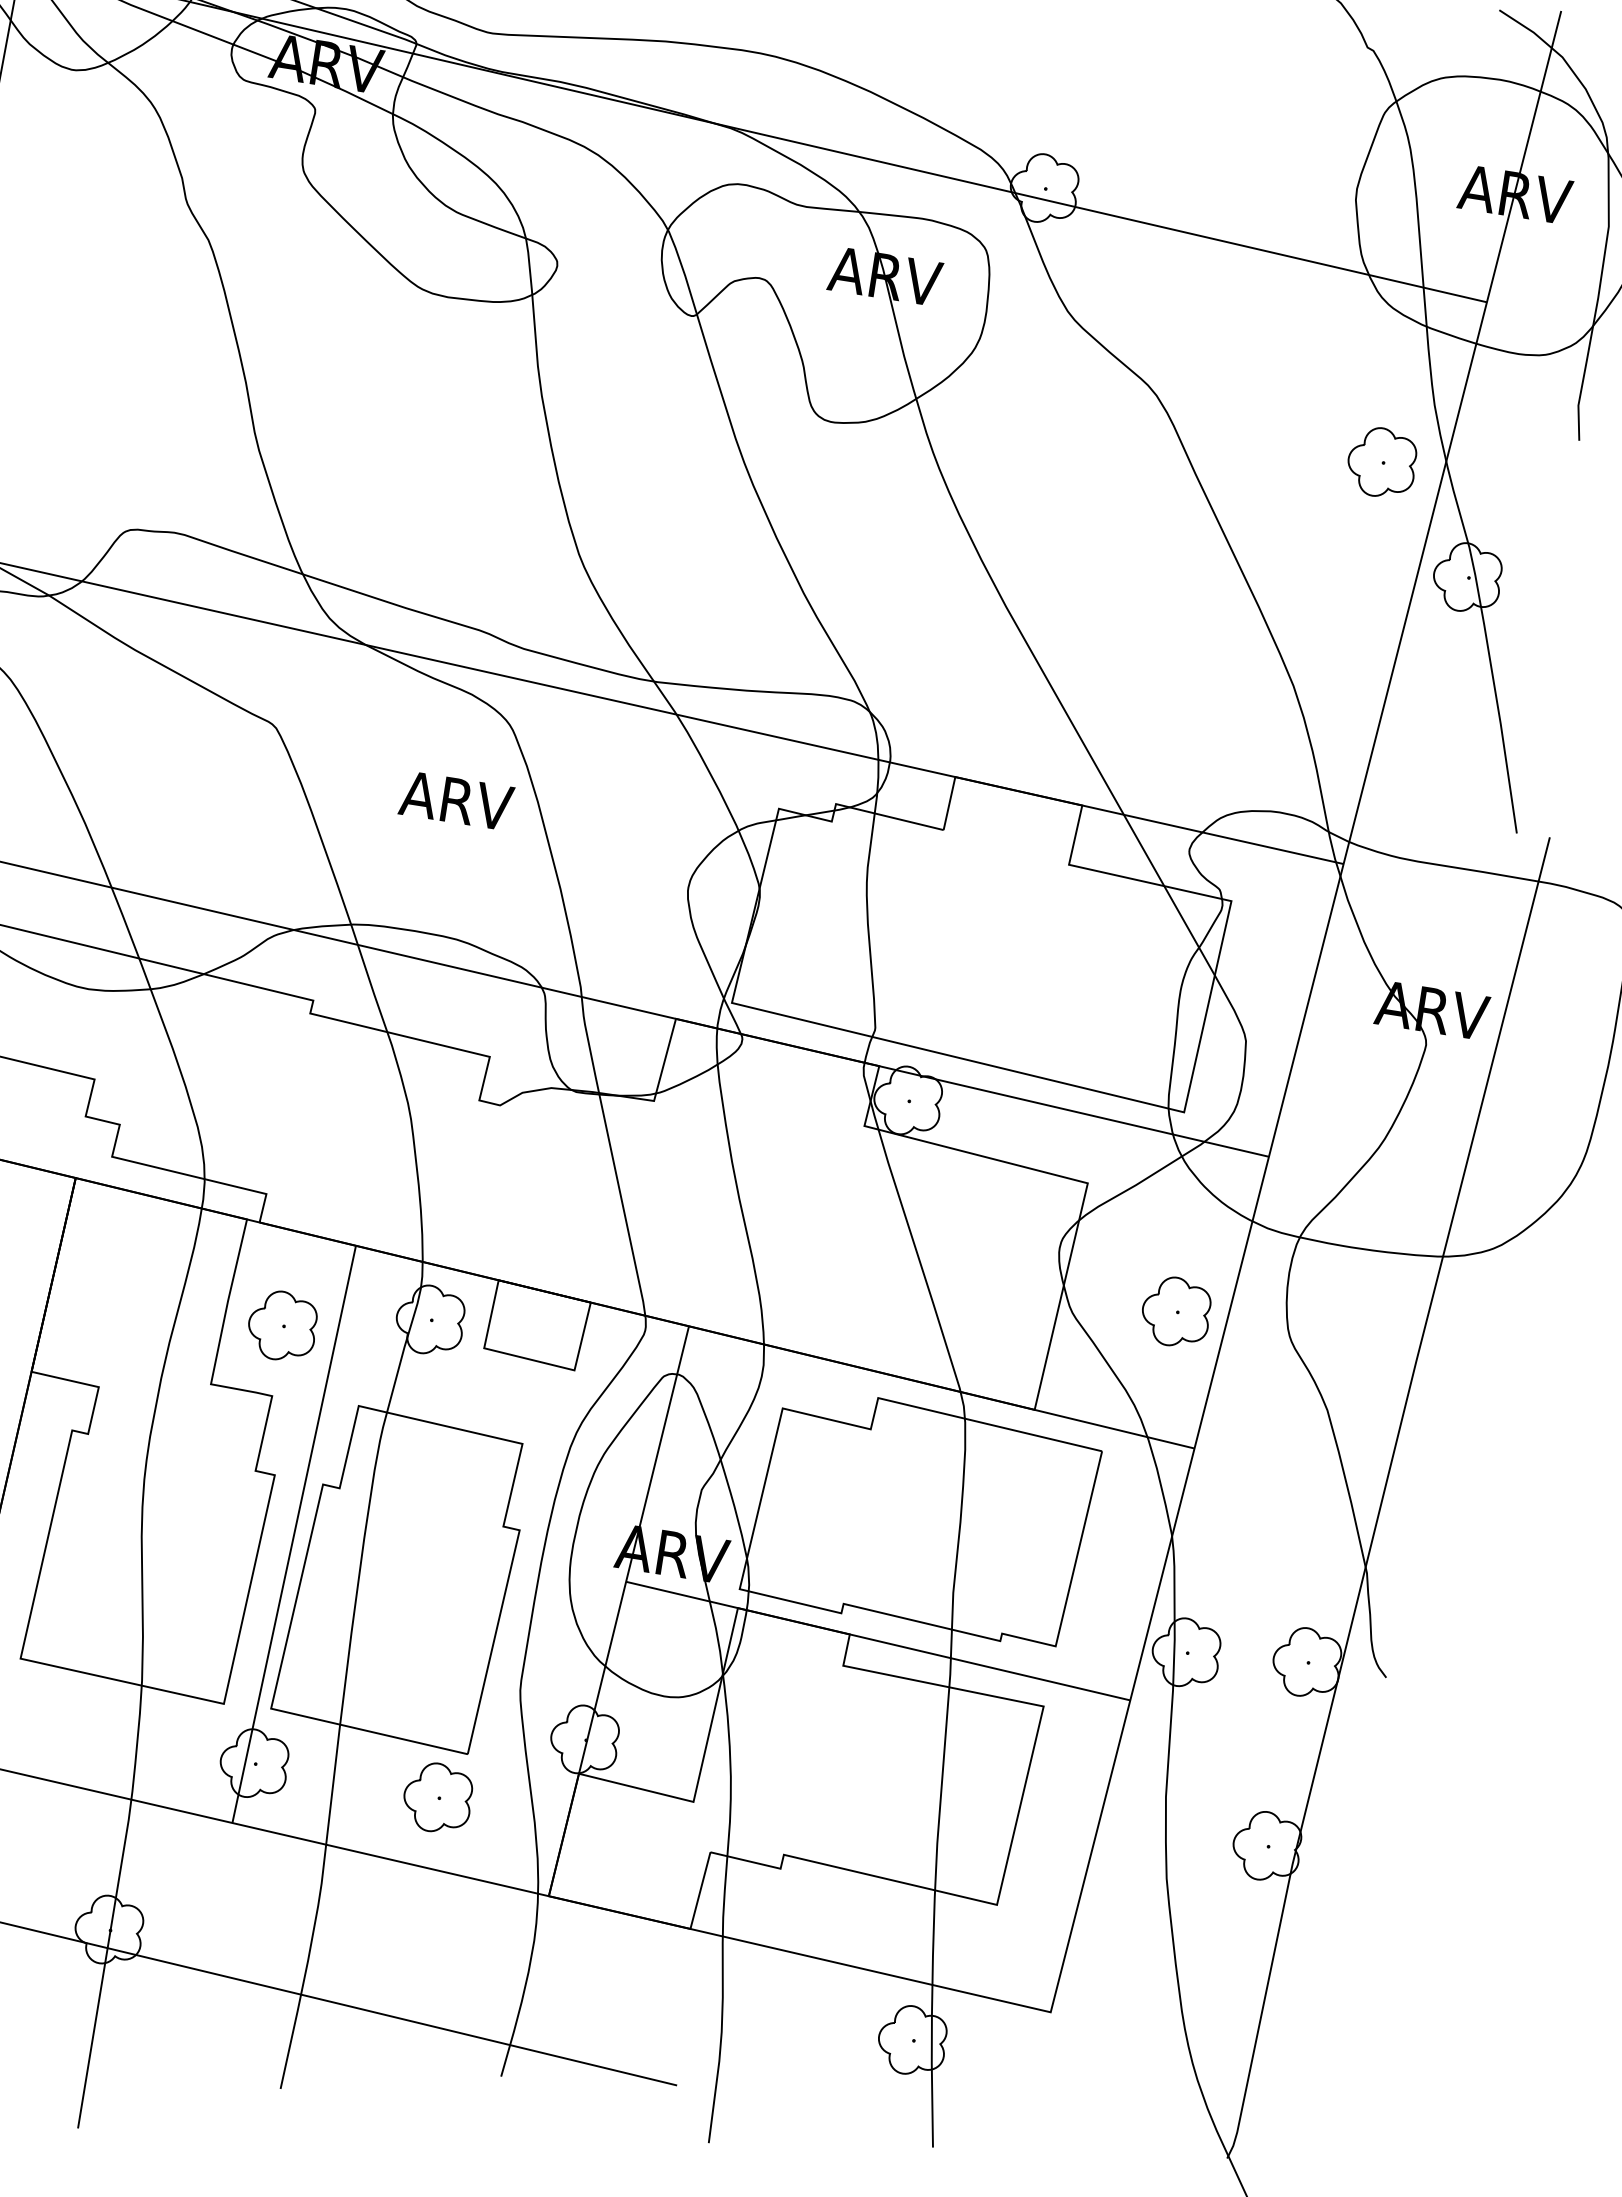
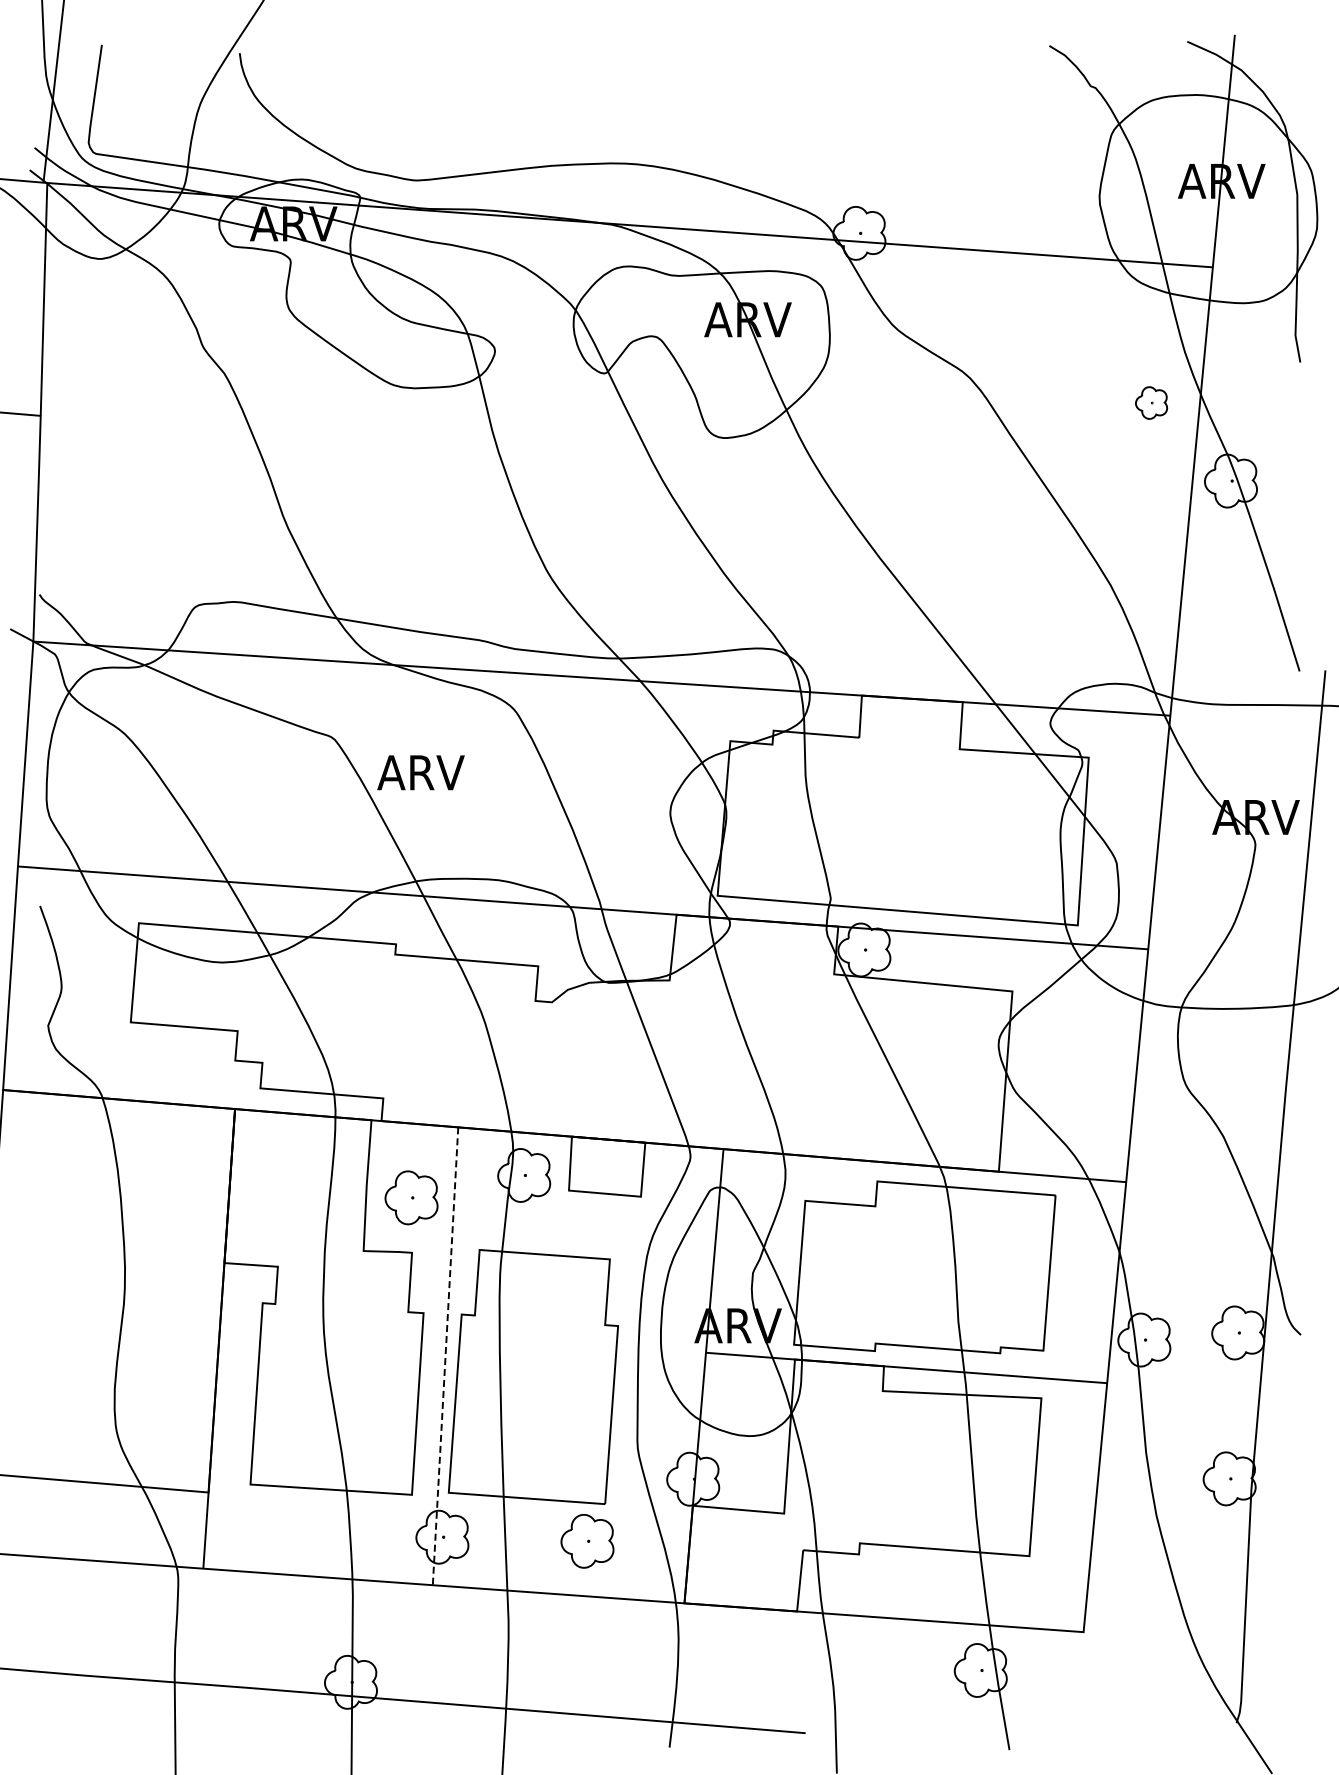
part: (1381, 461) -> (1151, 402), size x0.6
text: (455, 800) -> (420, 772), moved
part: (1175, 1311) -> (1095, 1079), removed
line: (294, 1534) -> (445, 1356), solid -> dashed

